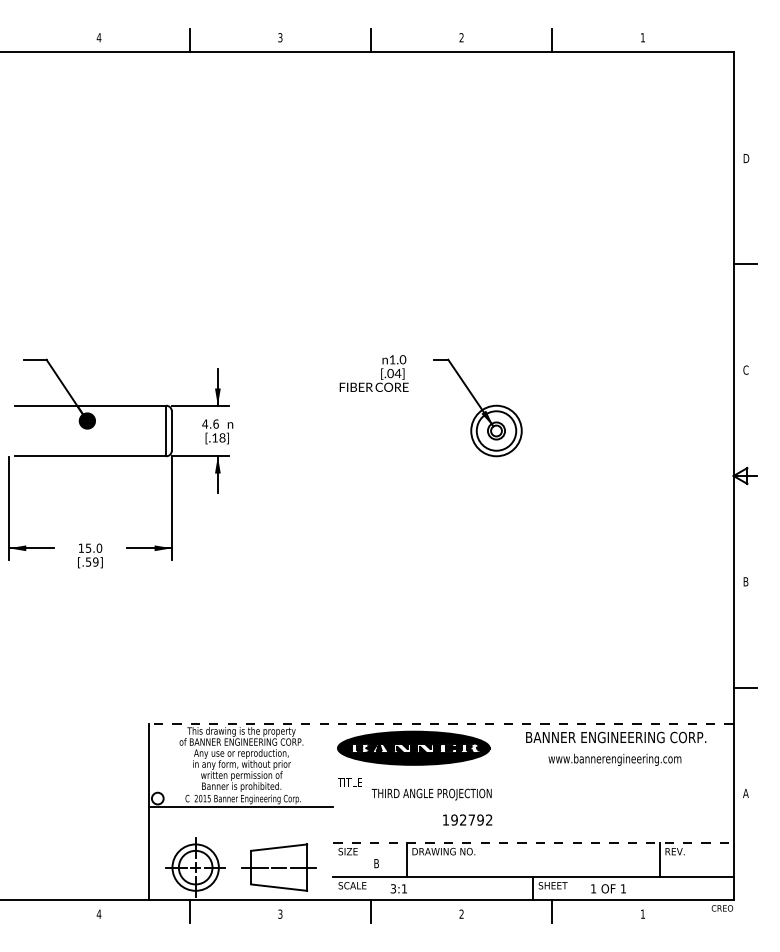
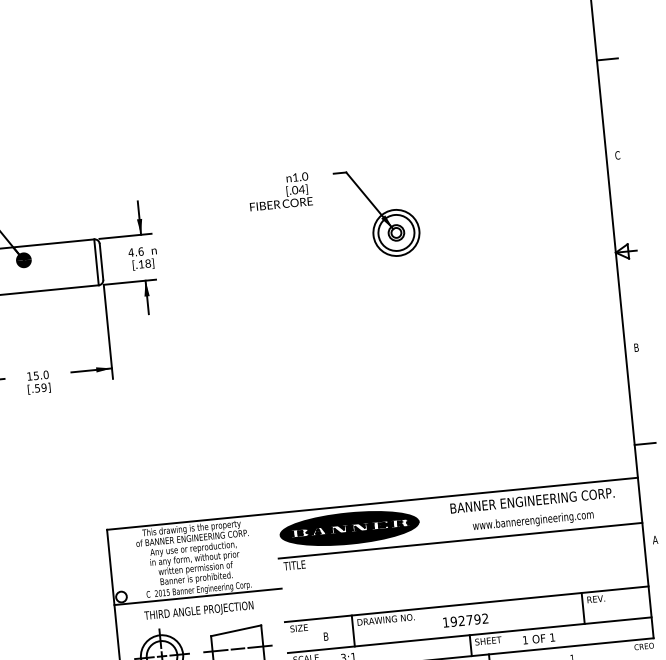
line: (440, 723) -> (371, 503), dashed -> solid
line: (533, 773) -> (460, 540), added
text: (431, 794) -> (198, 611), moved
text: (467, 819) -> (465, 620), moved
line: (533, 843) -> (466, 604), dashed -> solid

